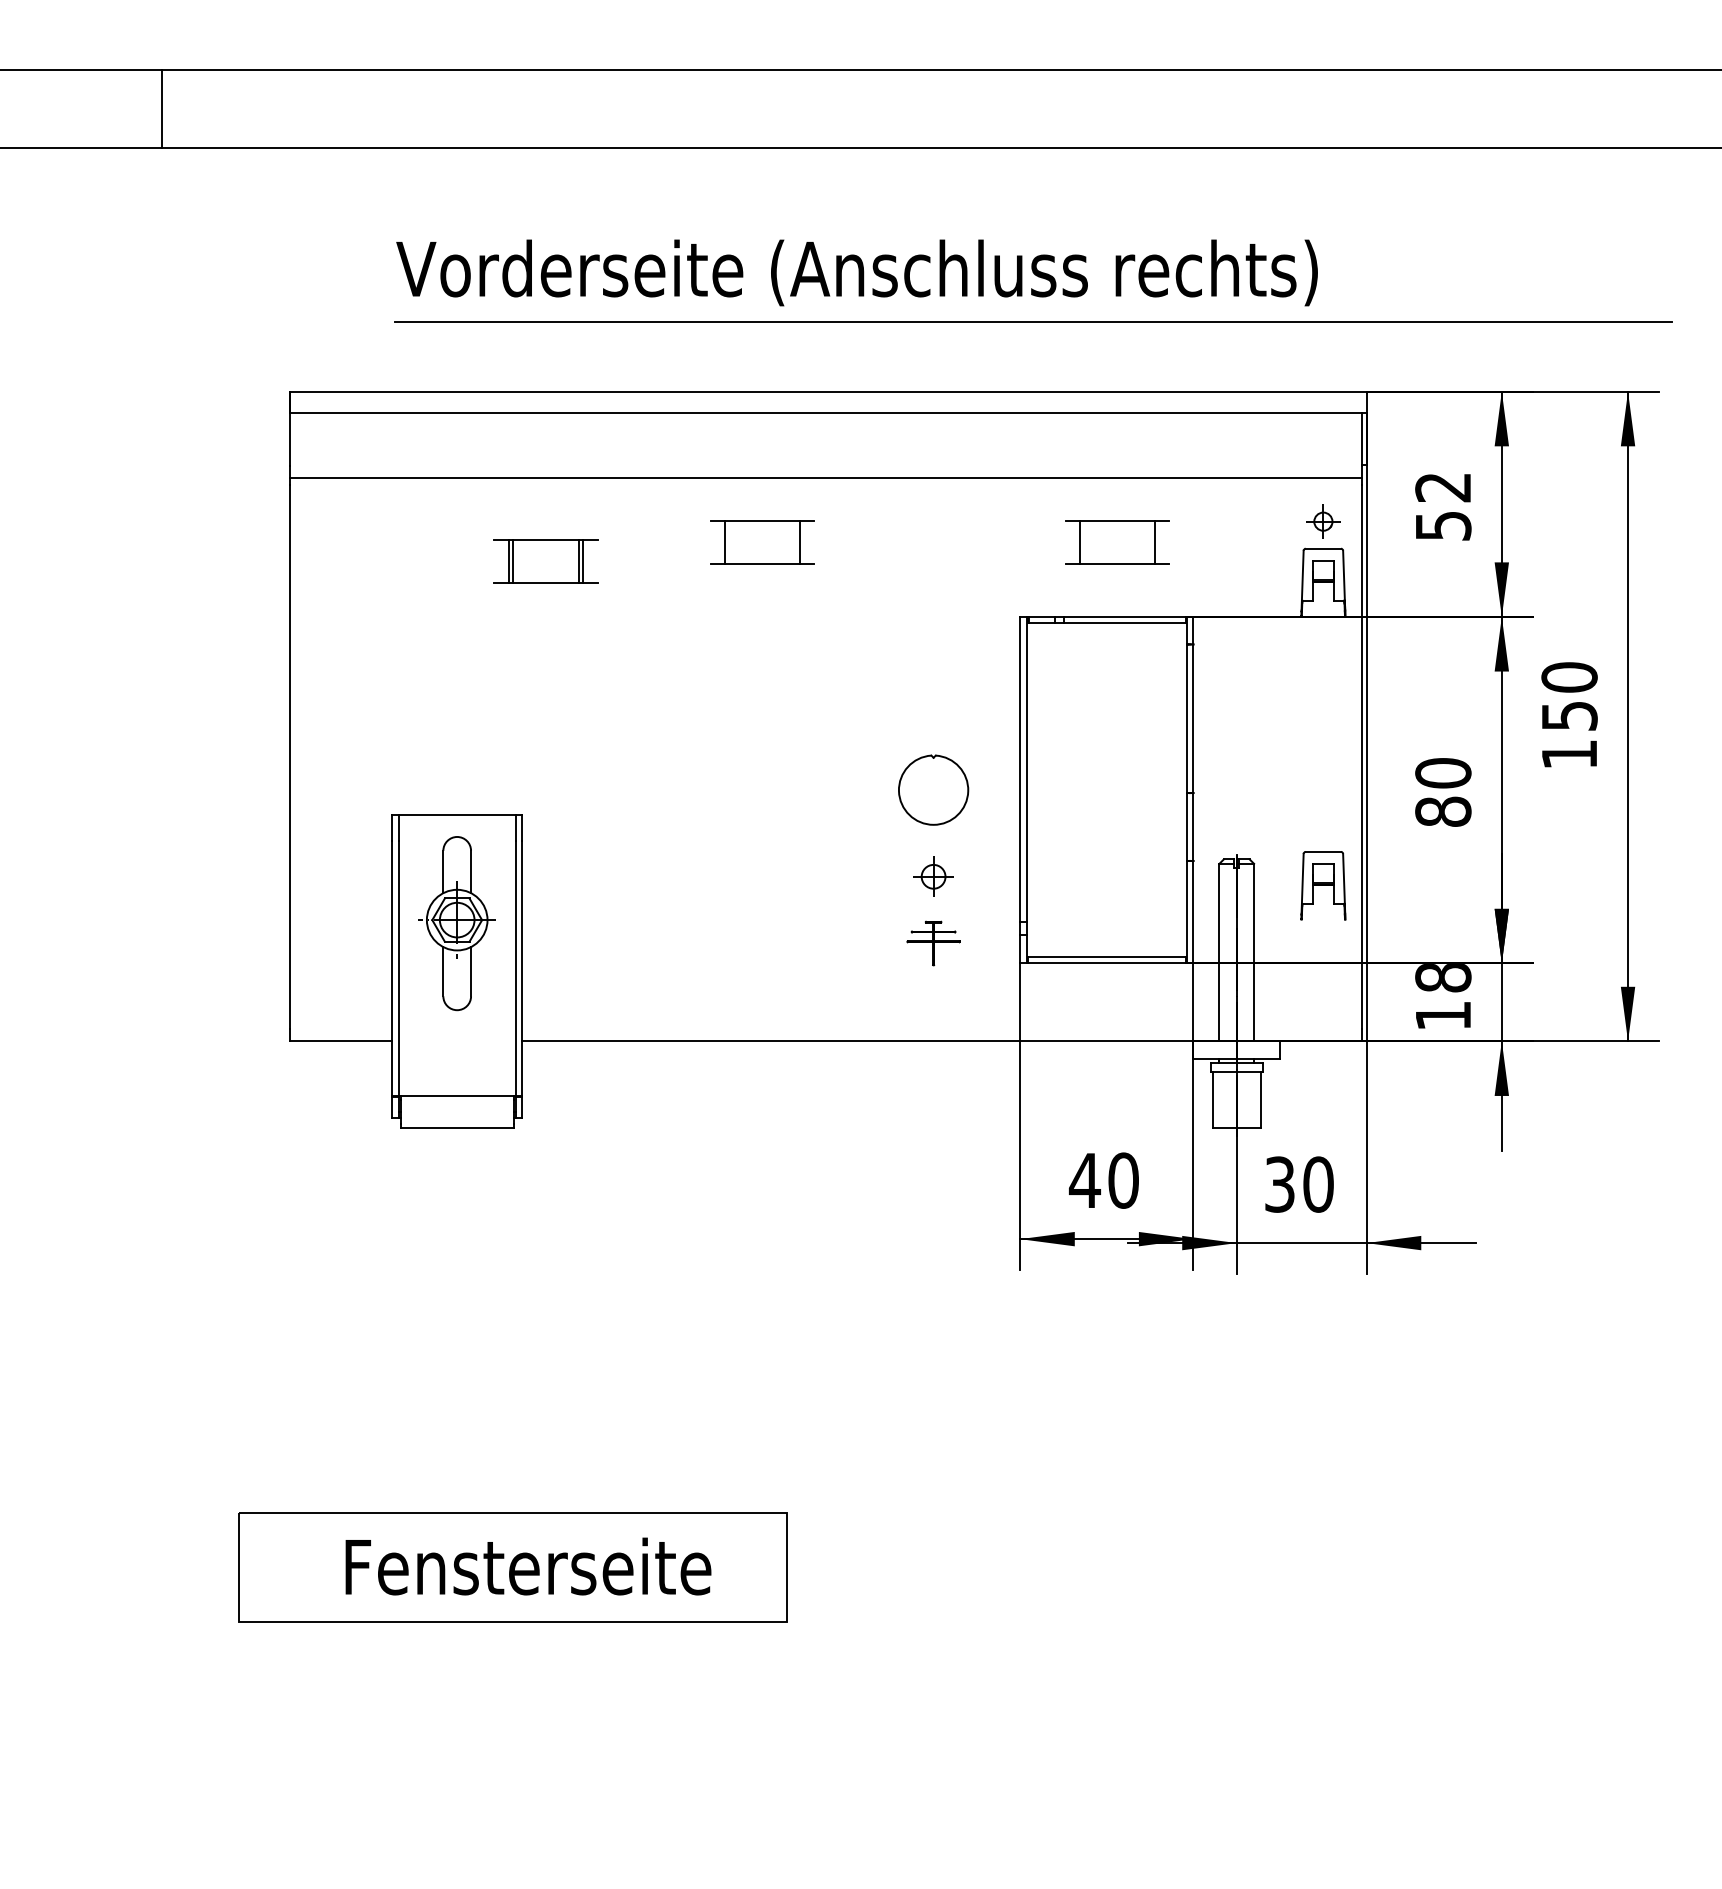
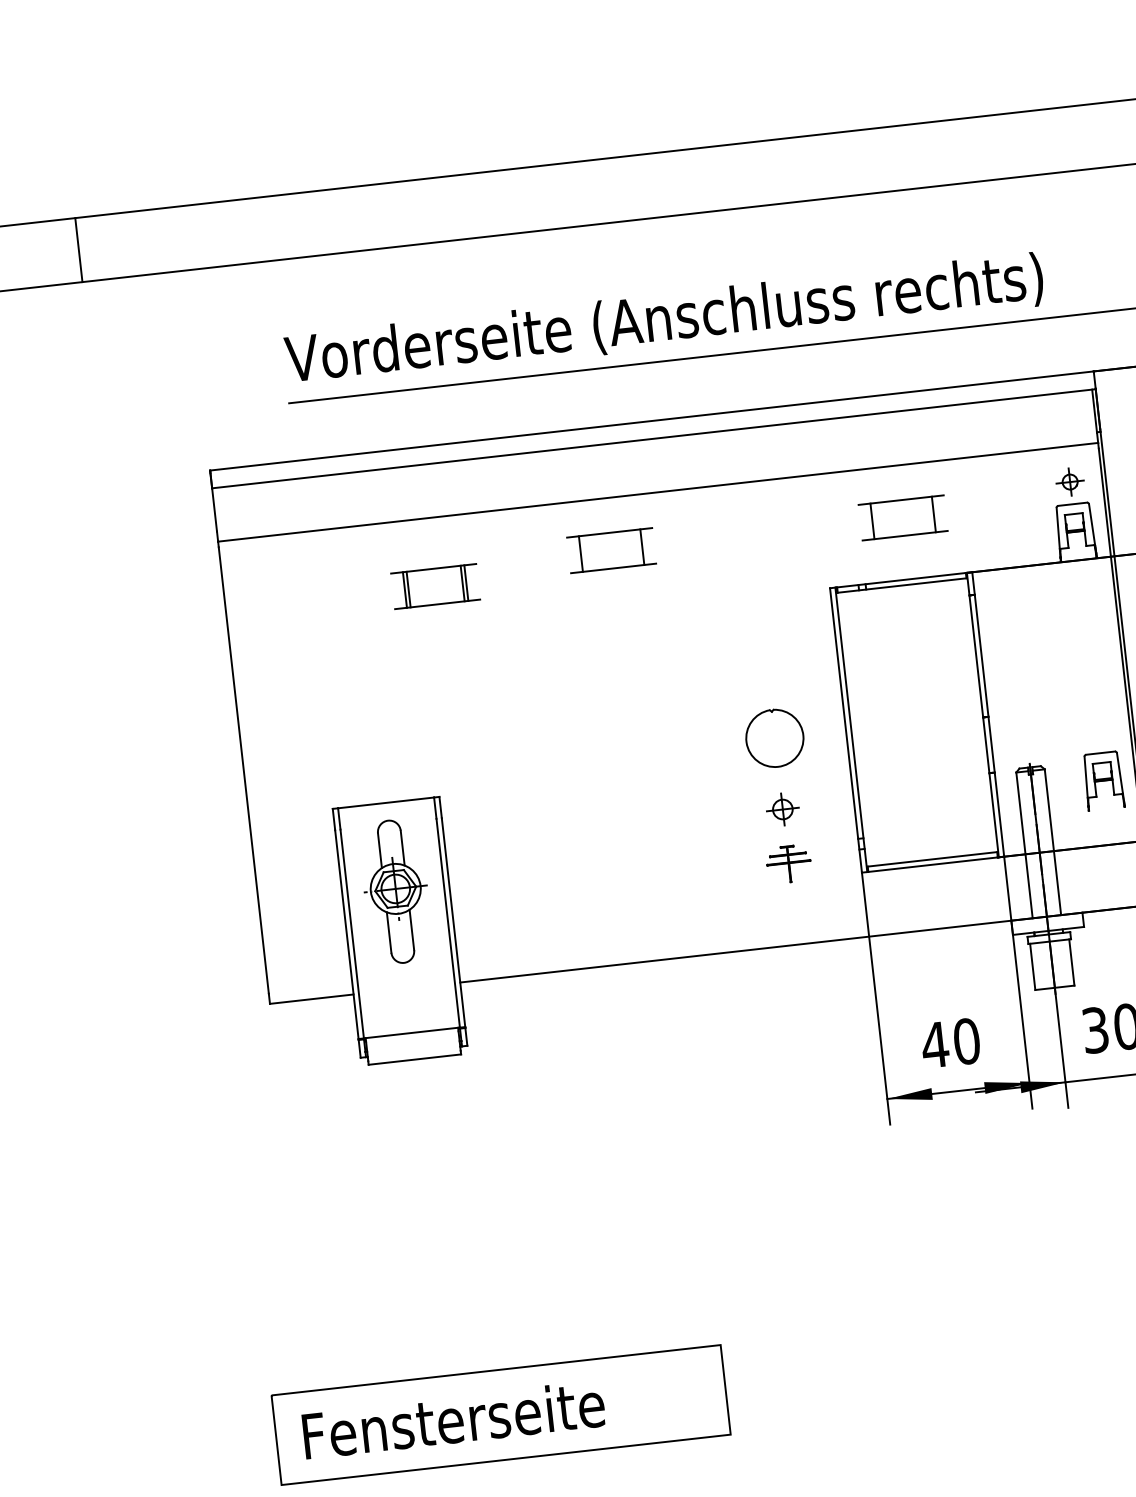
text: (528, 1566) -> (453, 1419), moved

